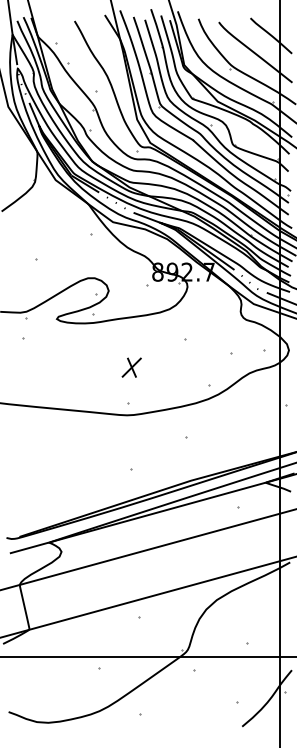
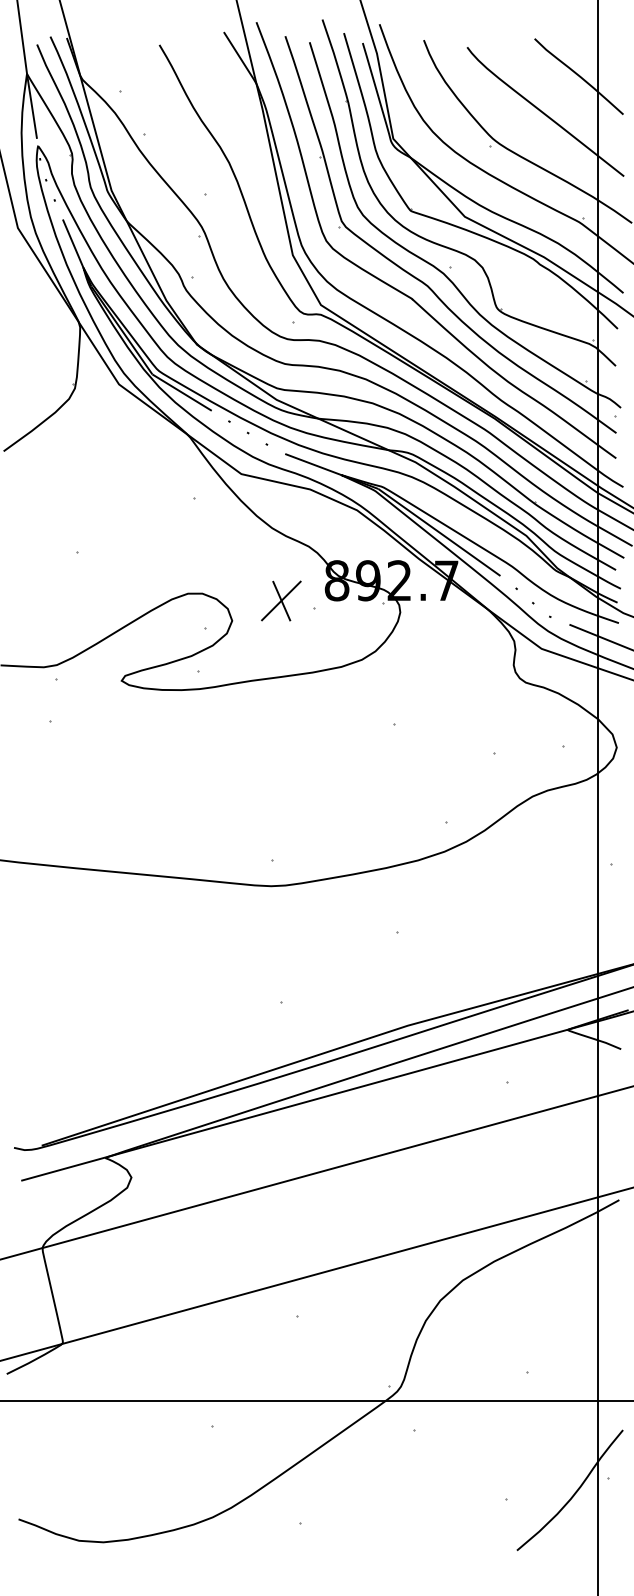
part: (131, 367) -> (280, 600), moved

